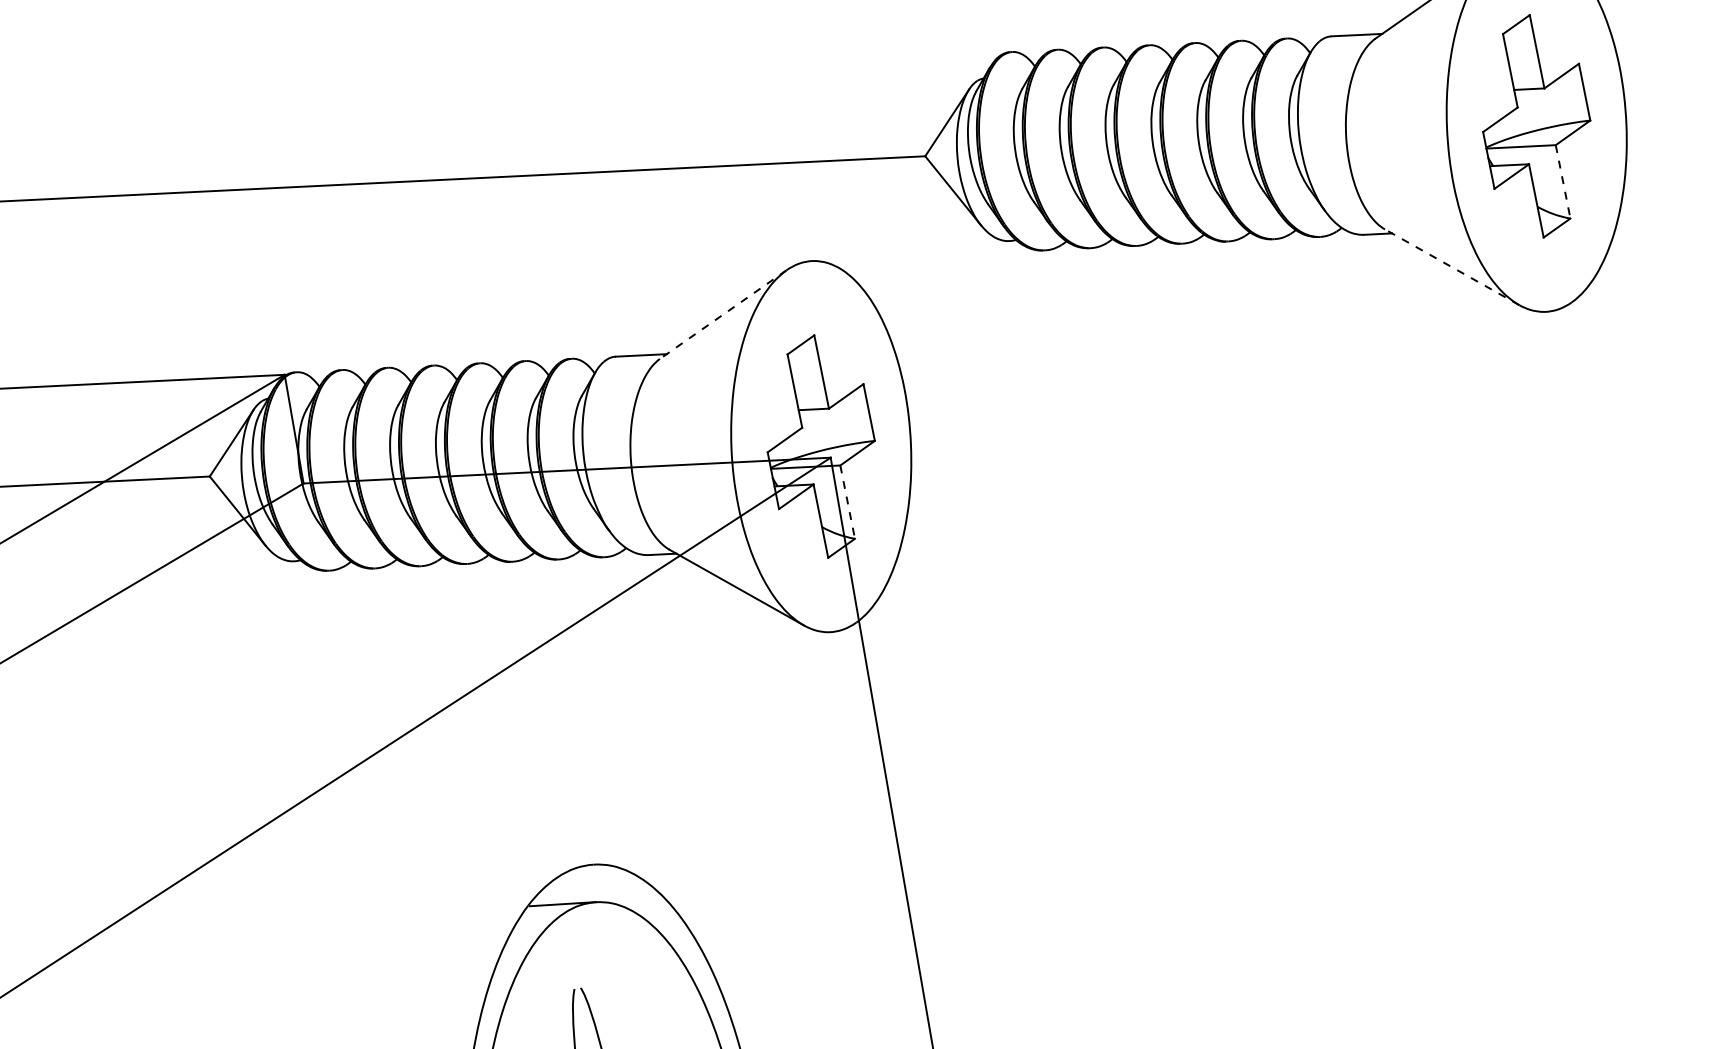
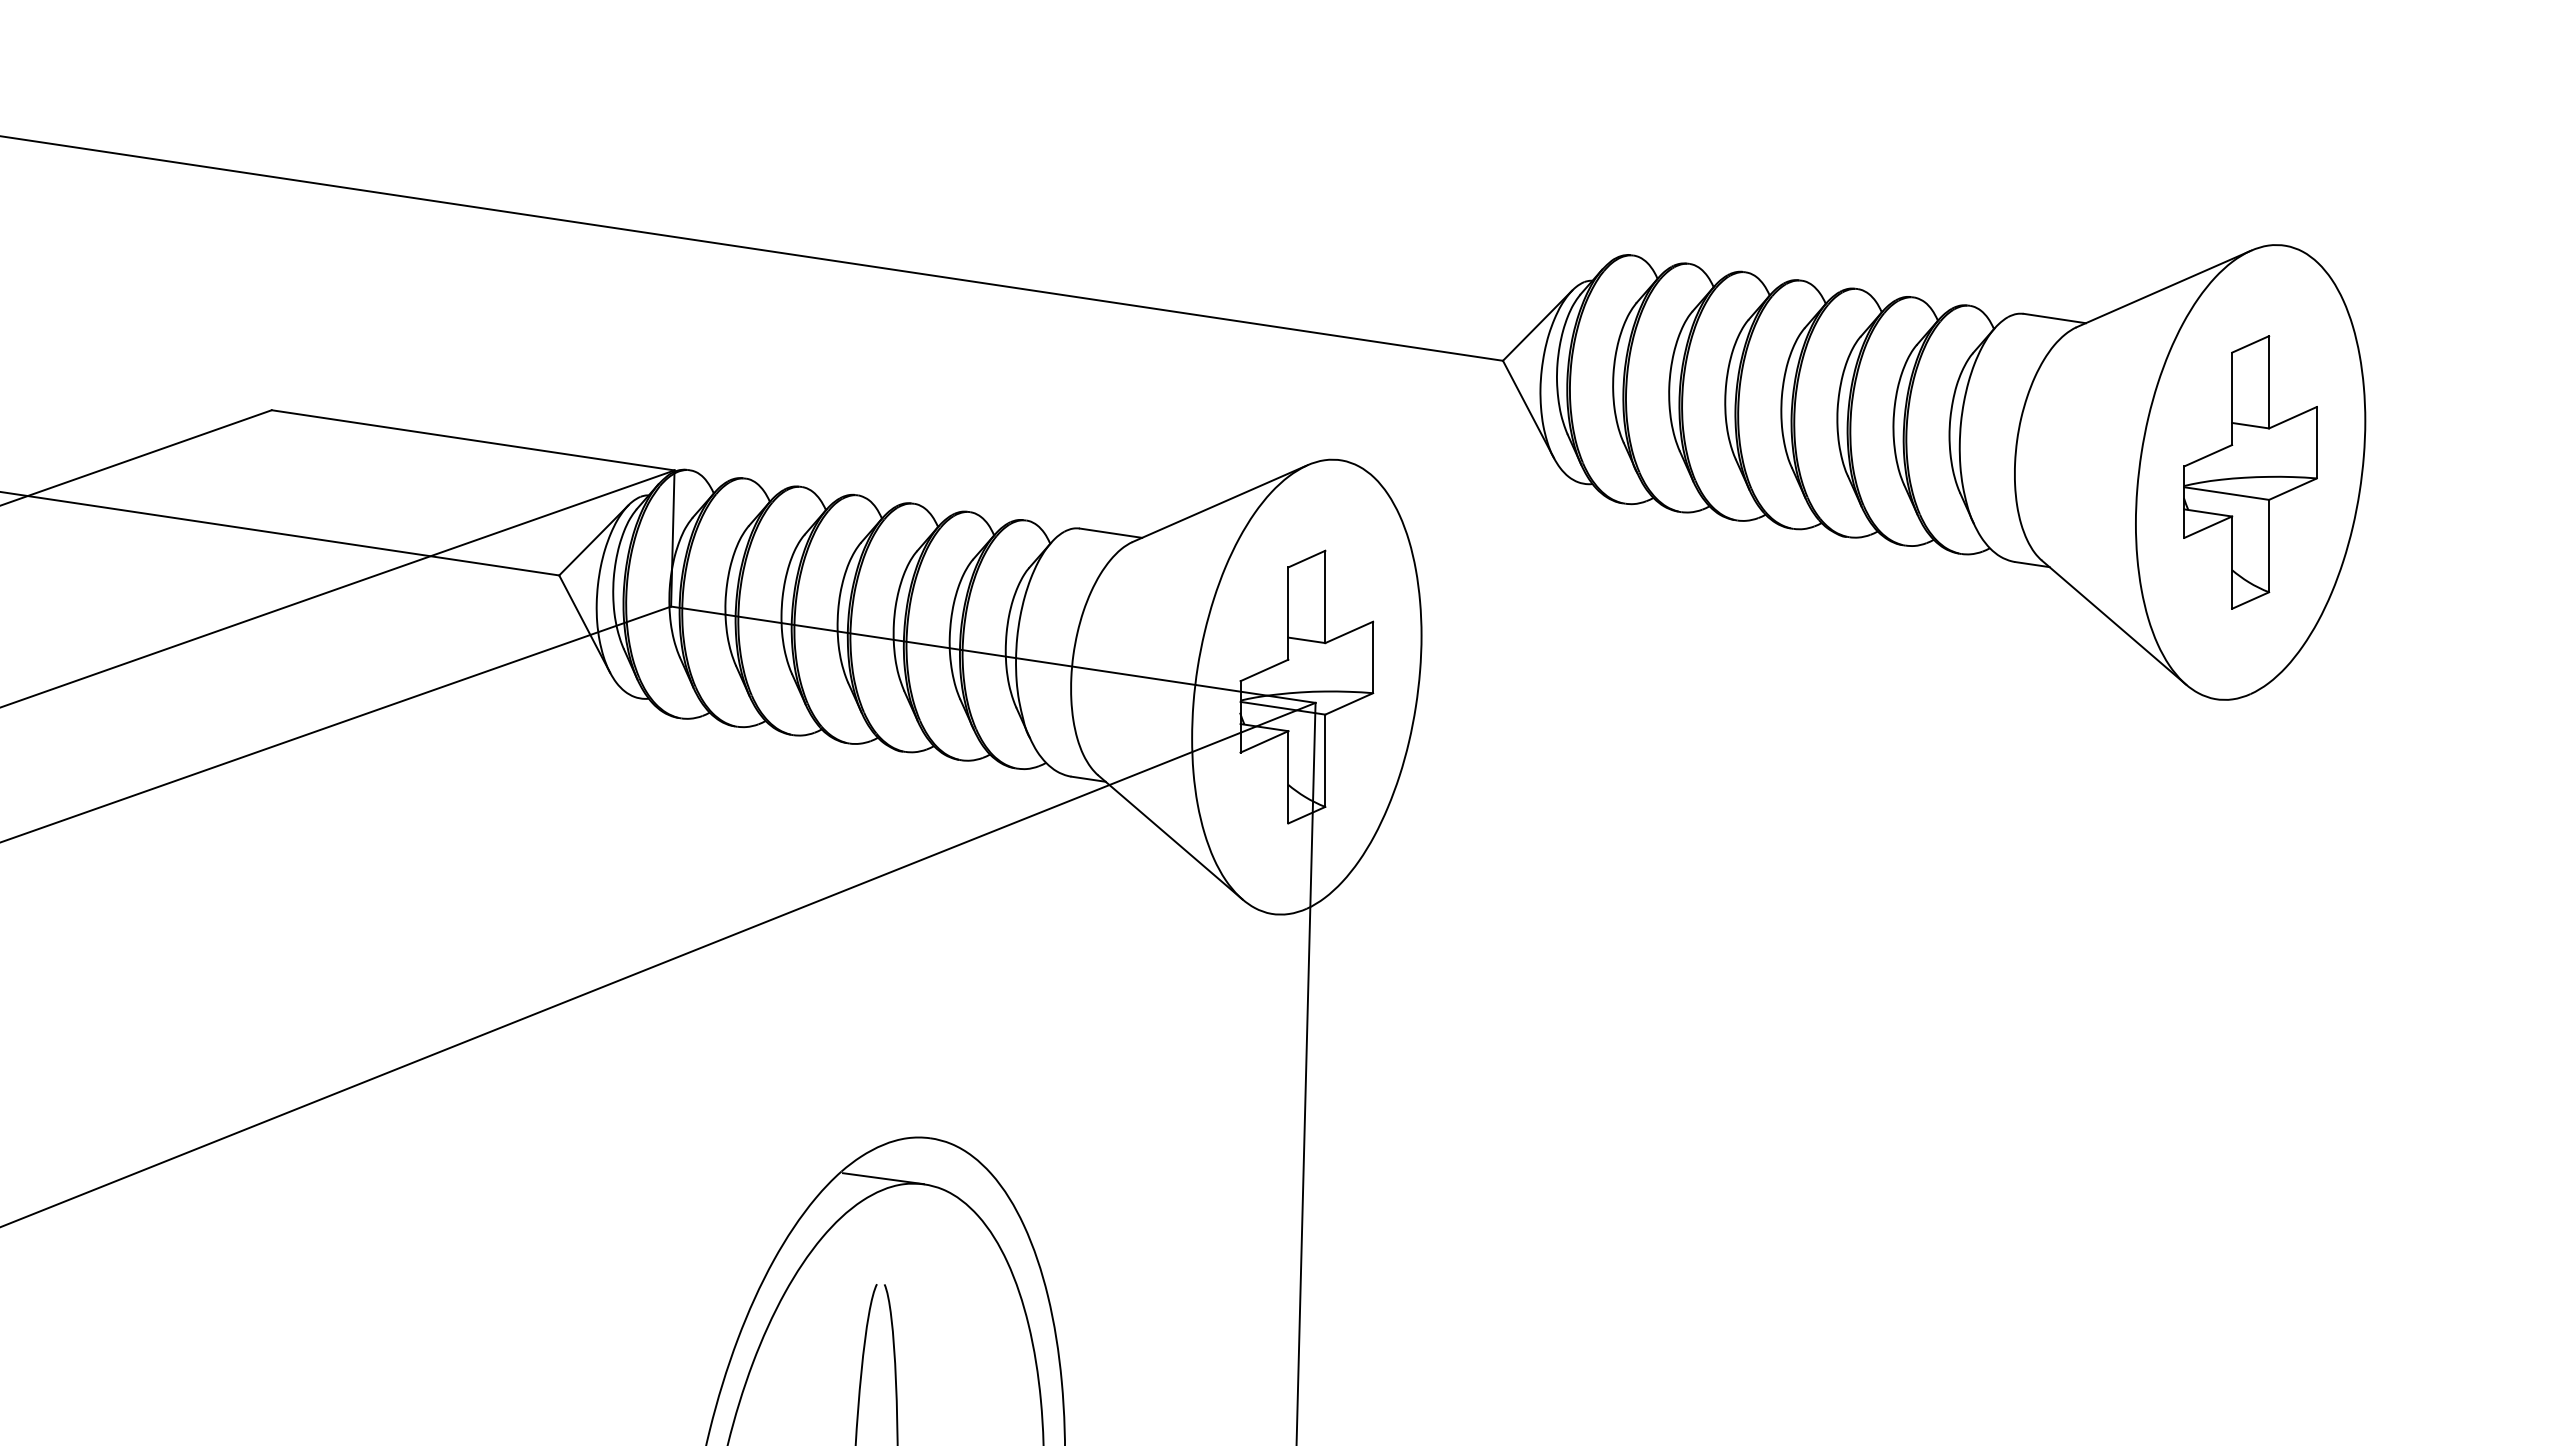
line: (1563, 182) -> (2269, 546), dashed -> solid
line: (1451, 267) -> (2113, 622), dashed -> solid
line: (722, 314) -> (1219, 503), dashed -> solid
line: (847, 502) -> (1325, 761), dashed -> solid

